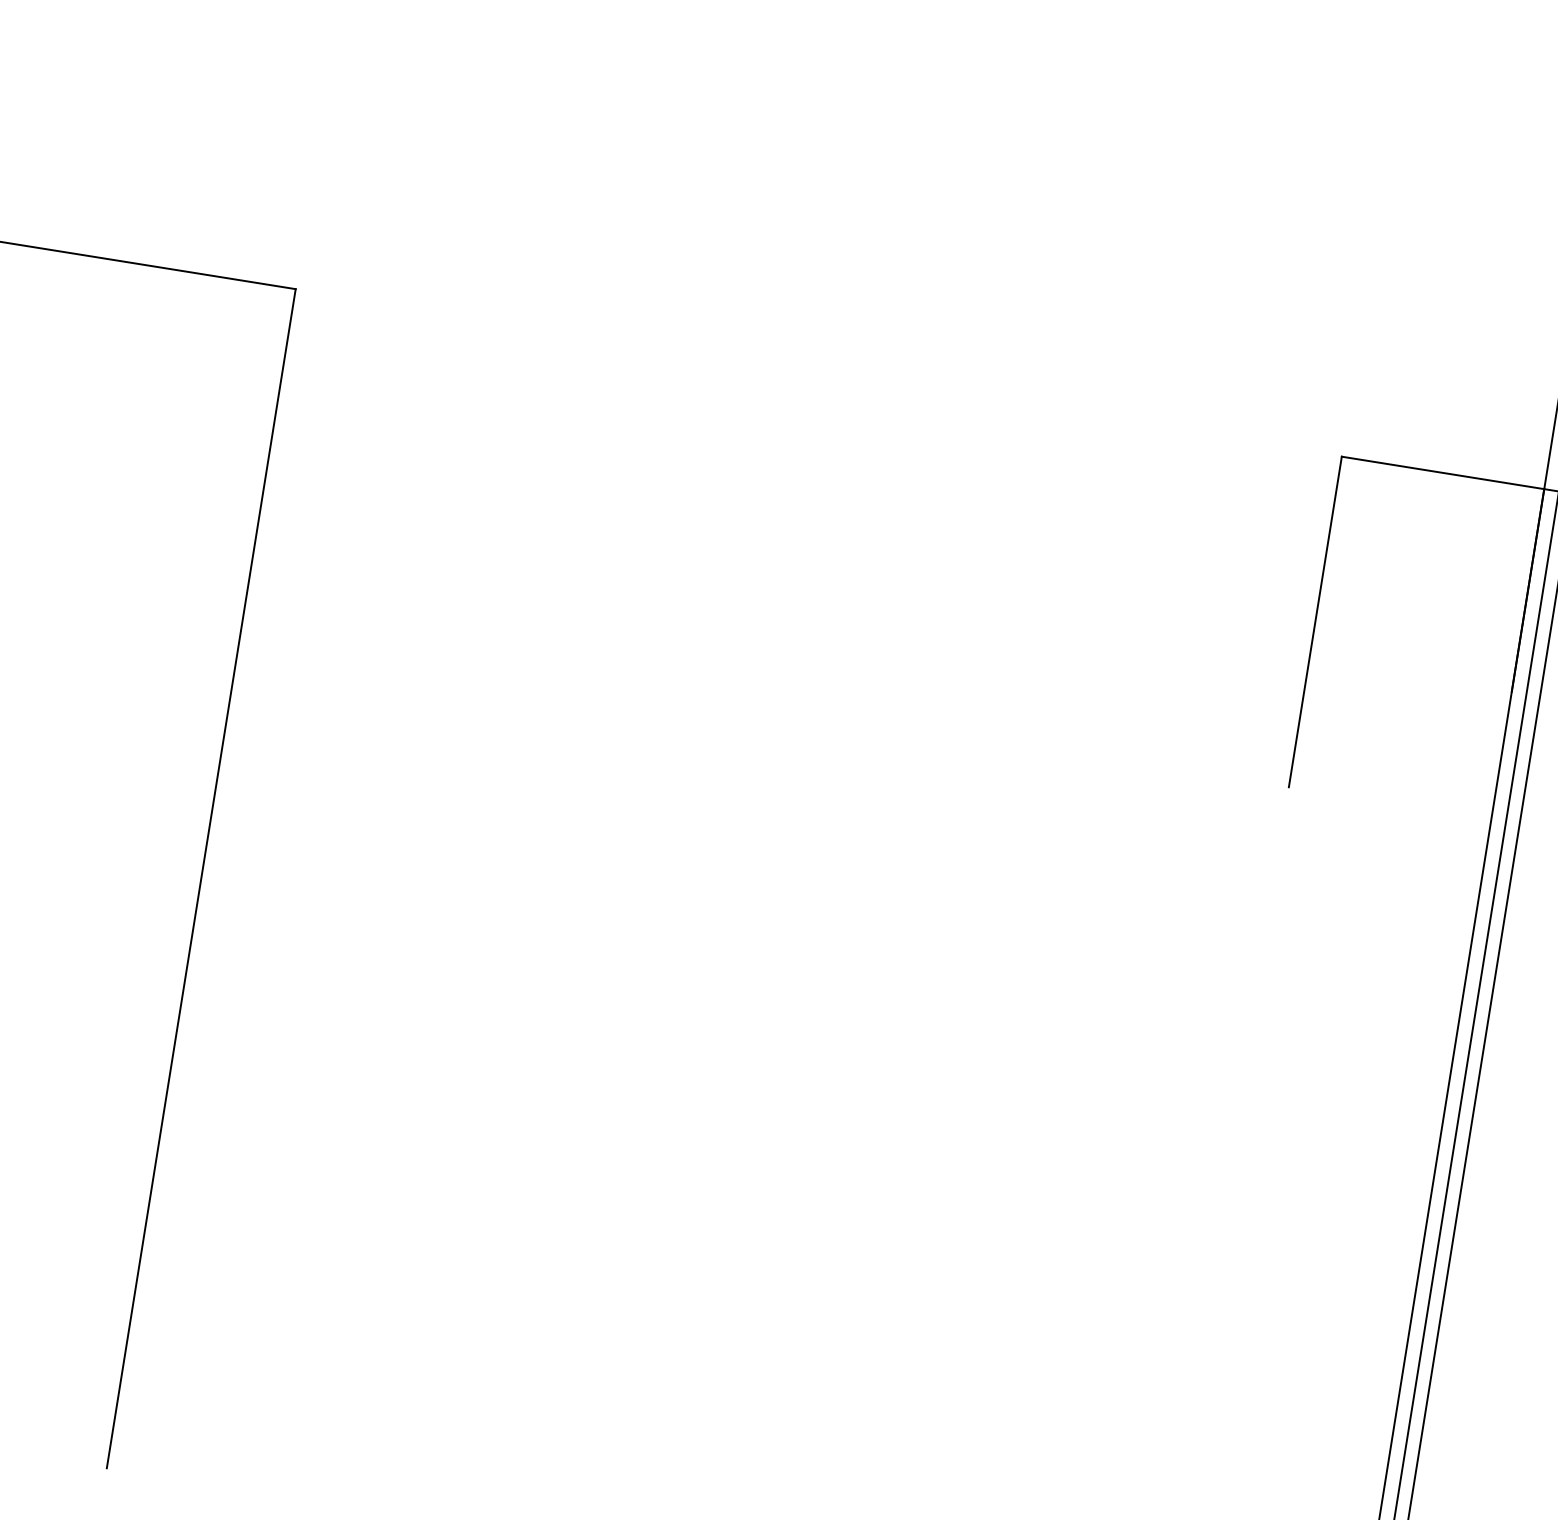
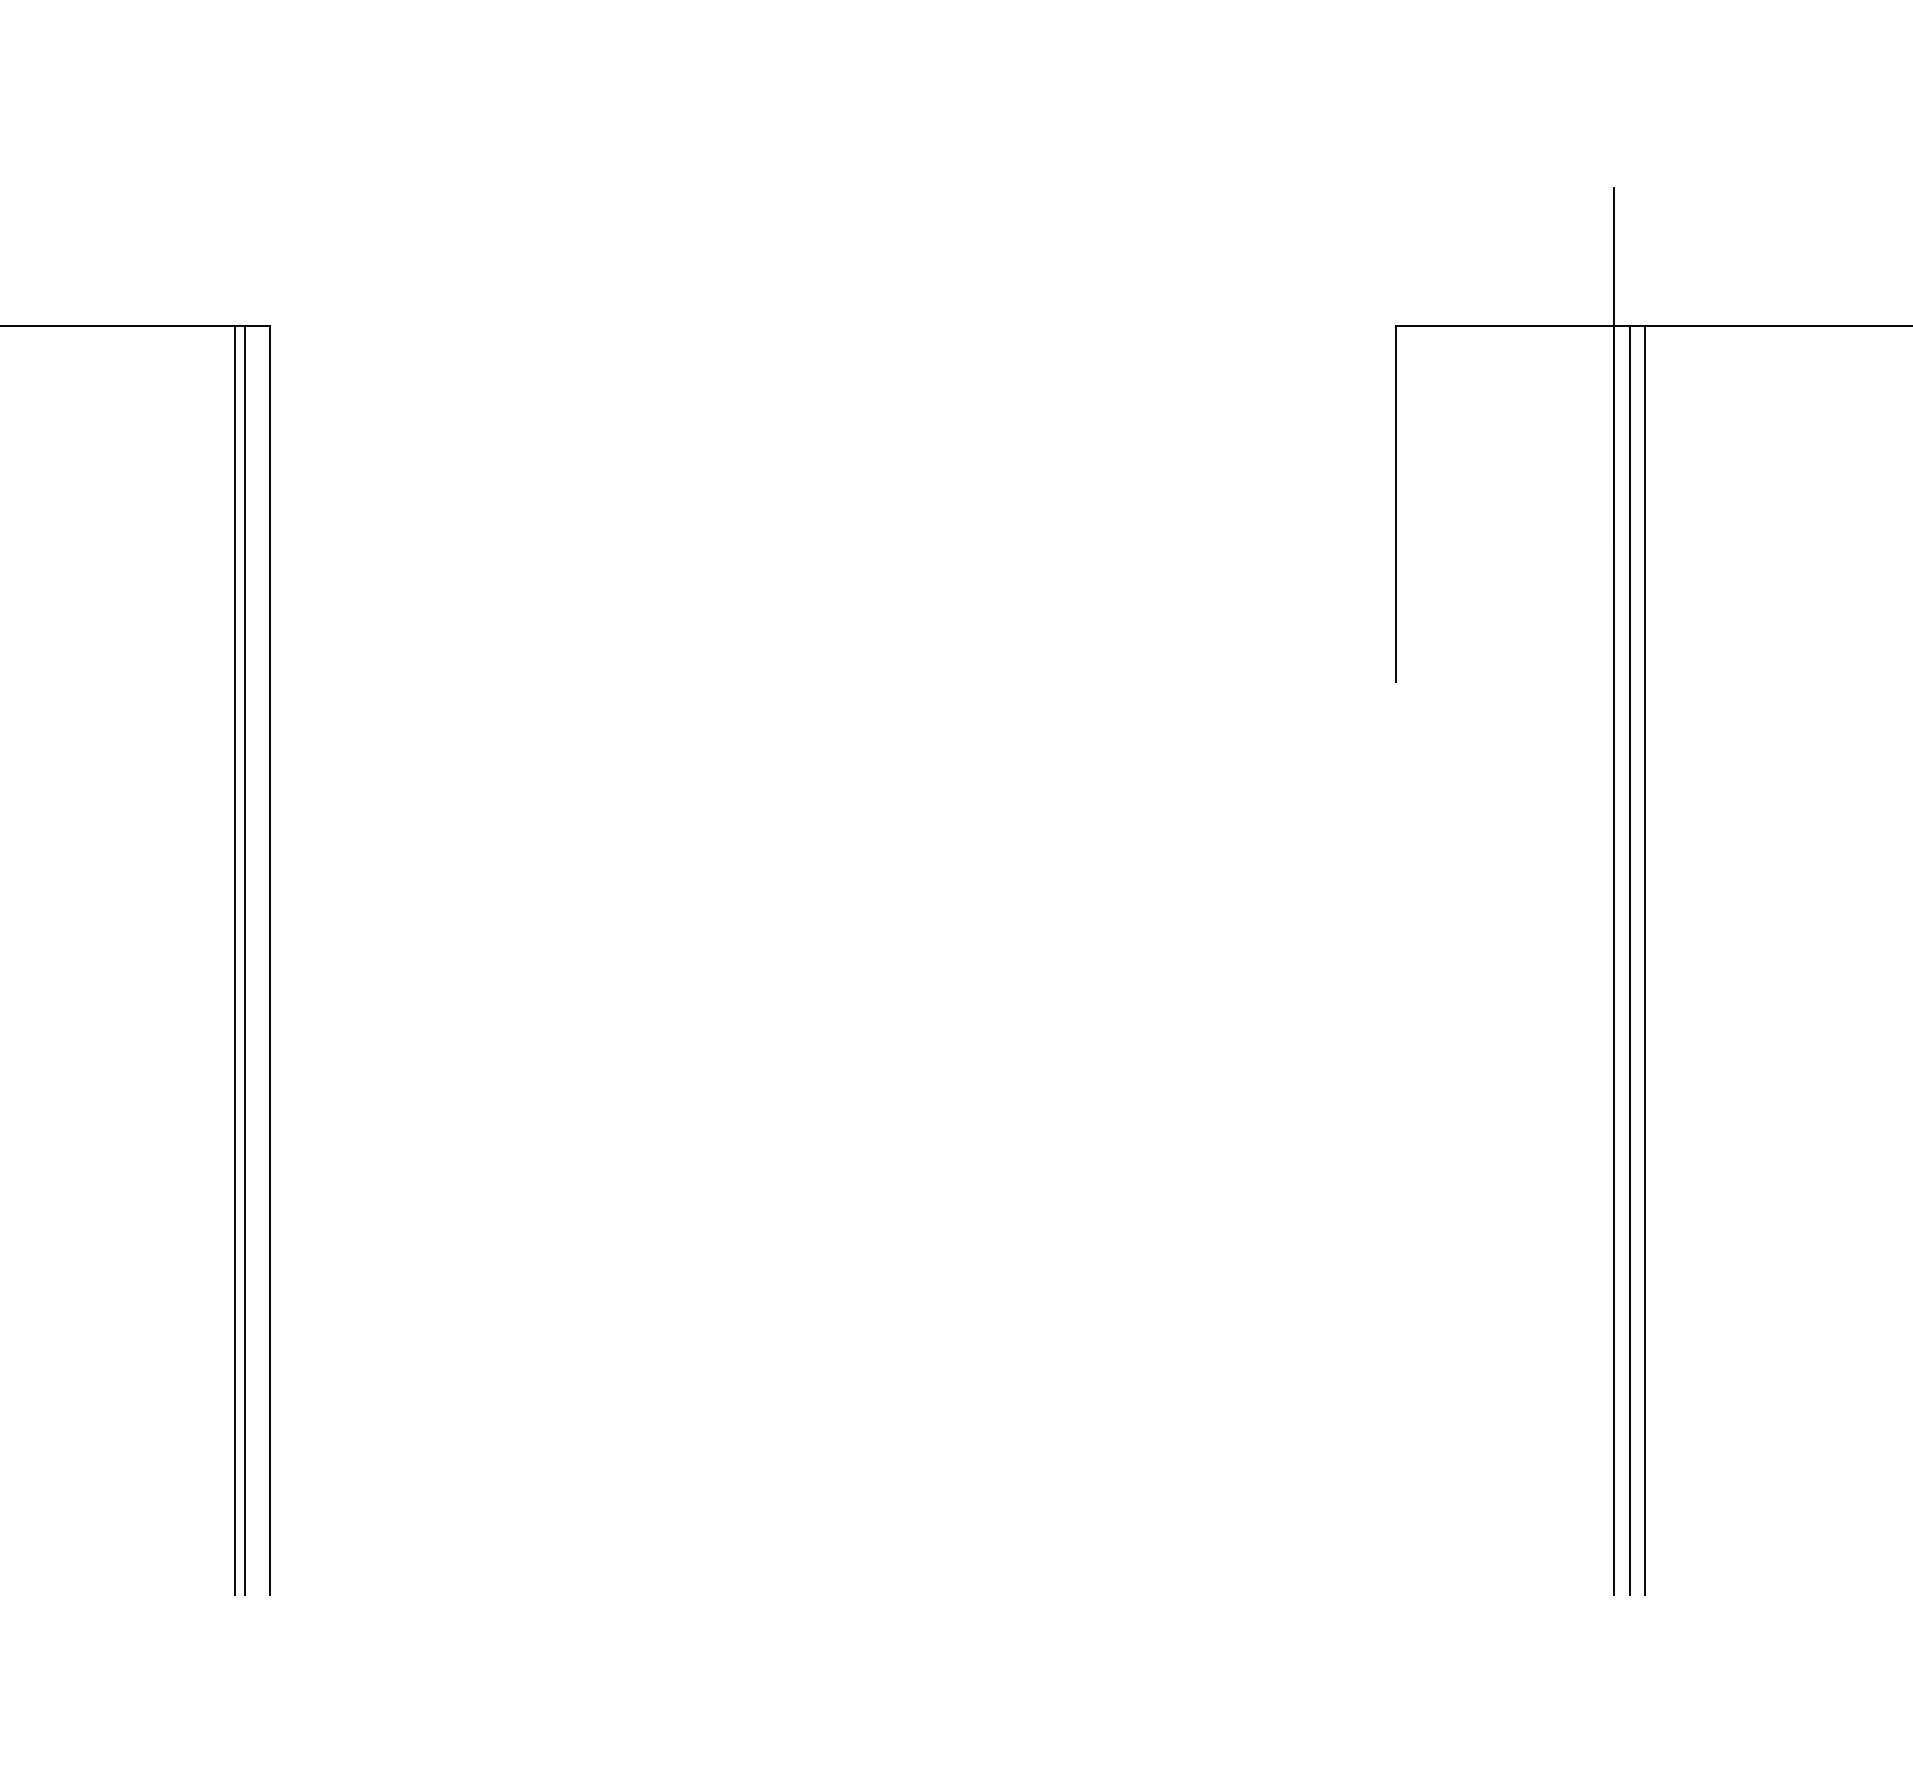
line: (168, 873) -> (234, 960), added
line: (177, 875) -> (244, 960), added

